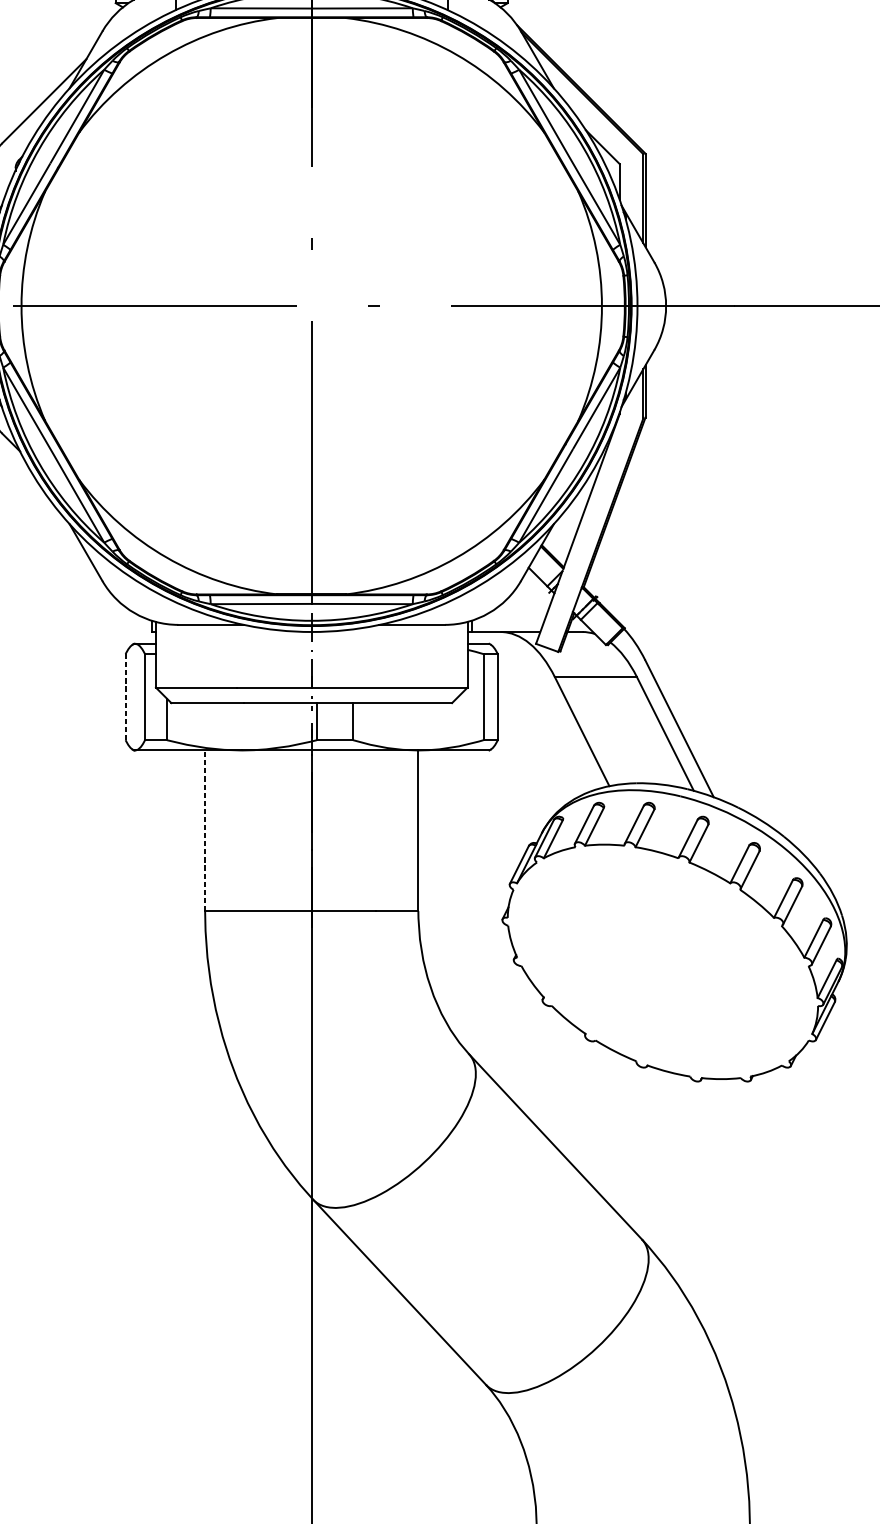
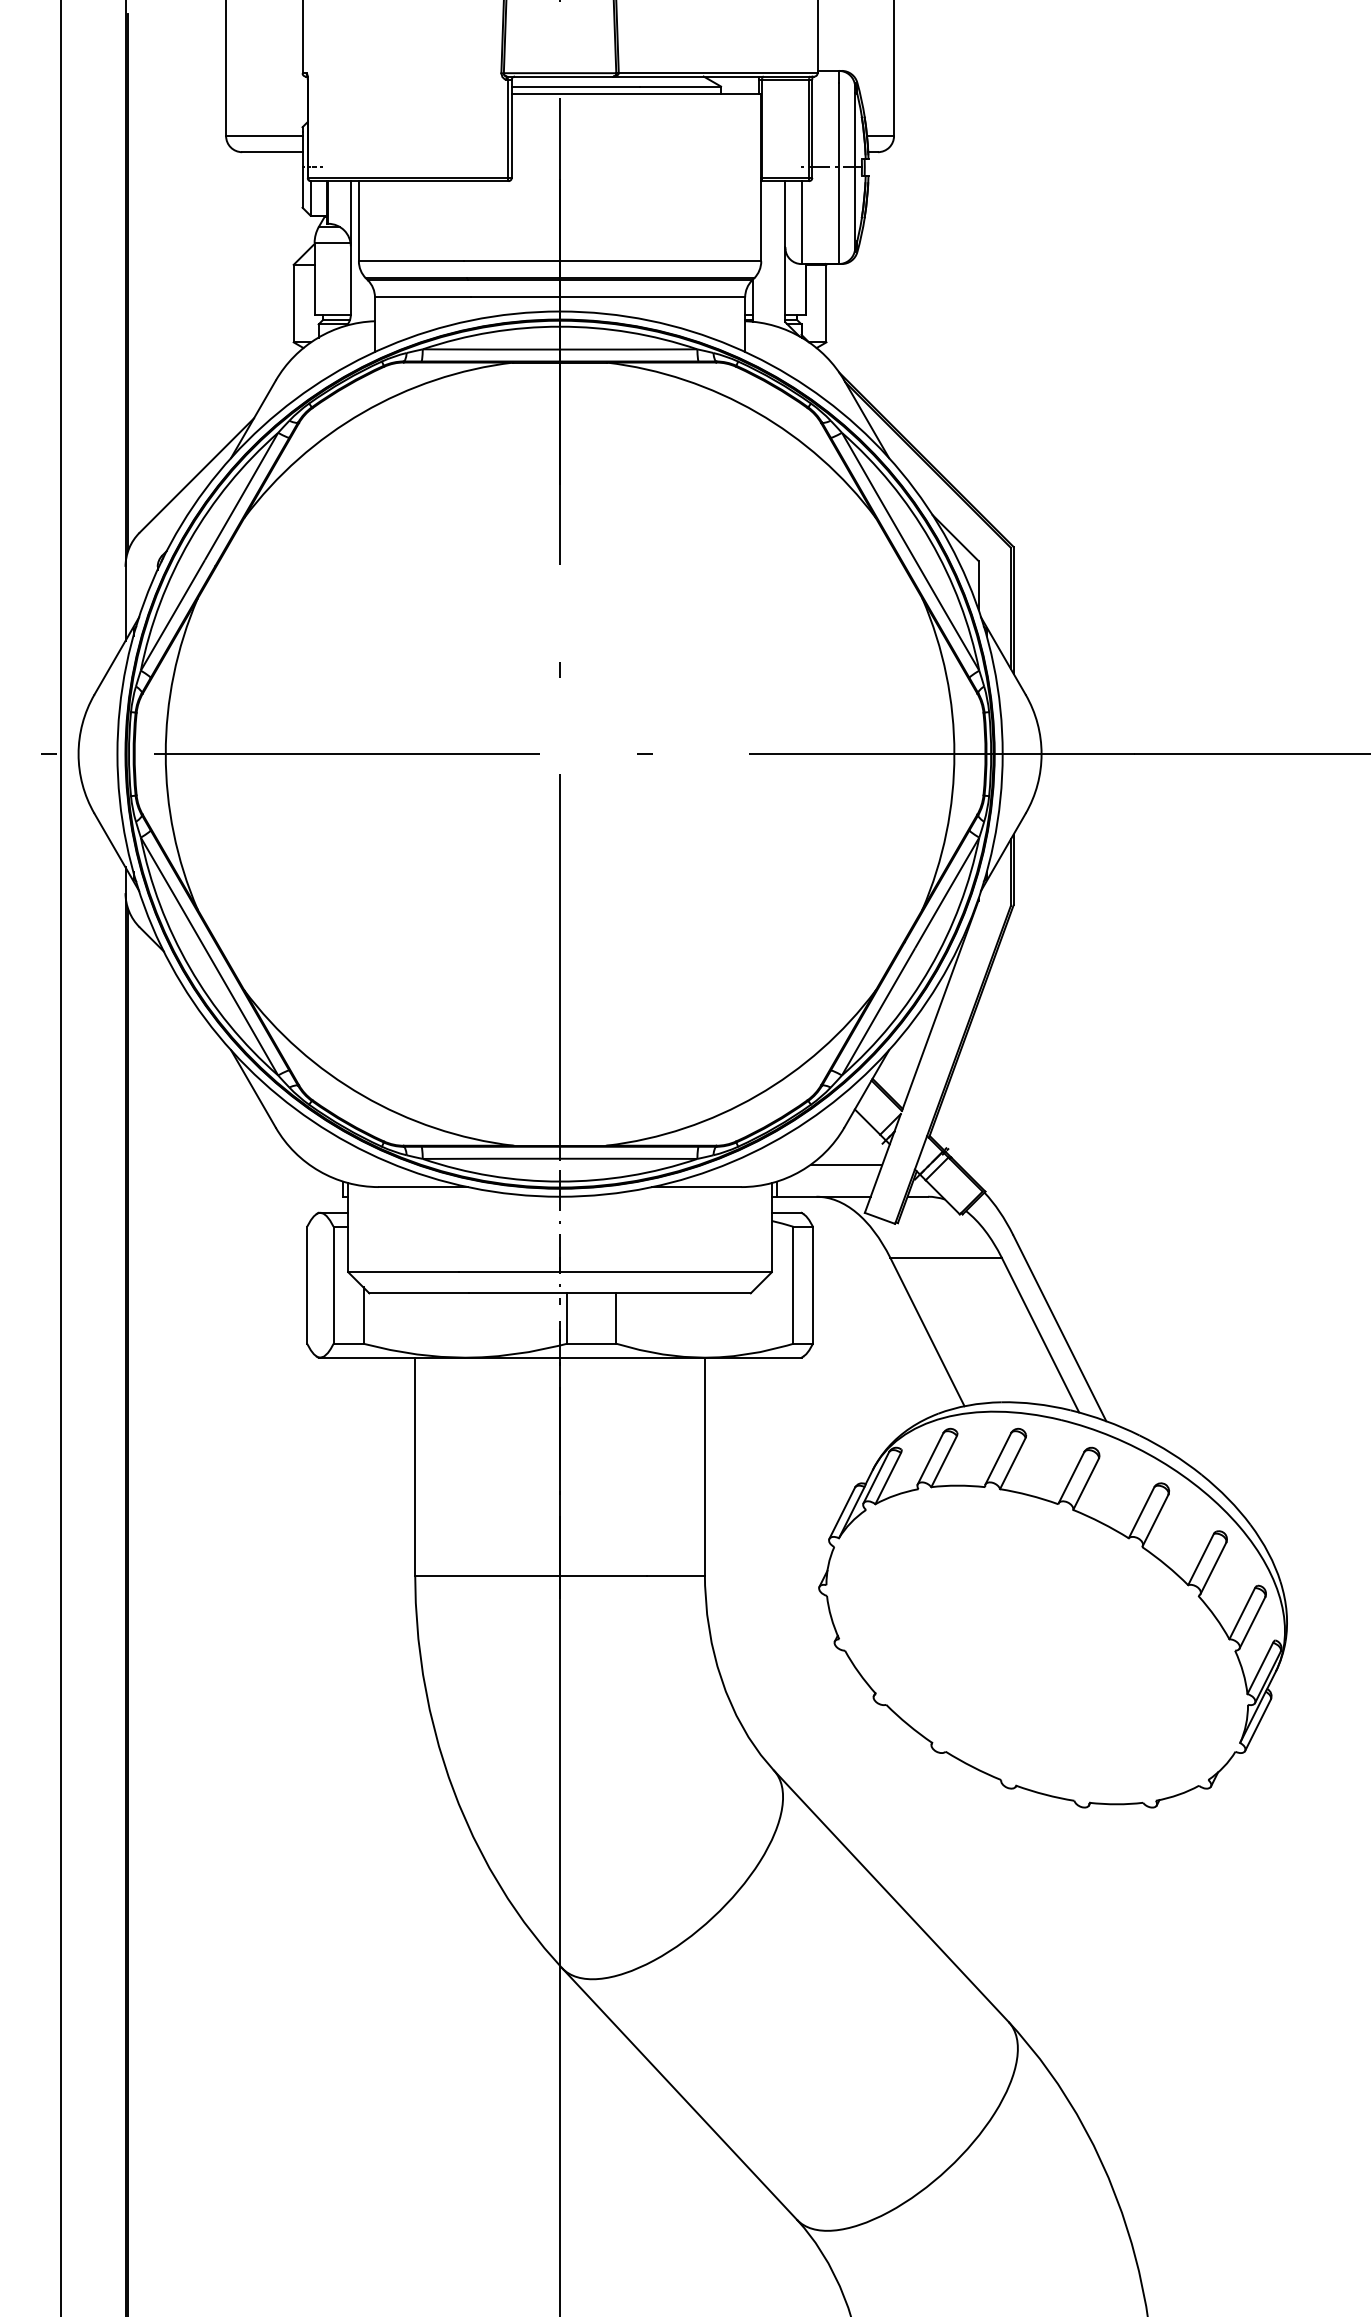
line: (522, 608) -> (846, 1164), added
line: (125, 696) -> (307, 1284), dashed -> solid
line: (205, 830) -> (415, 1466), dashed -> solid

